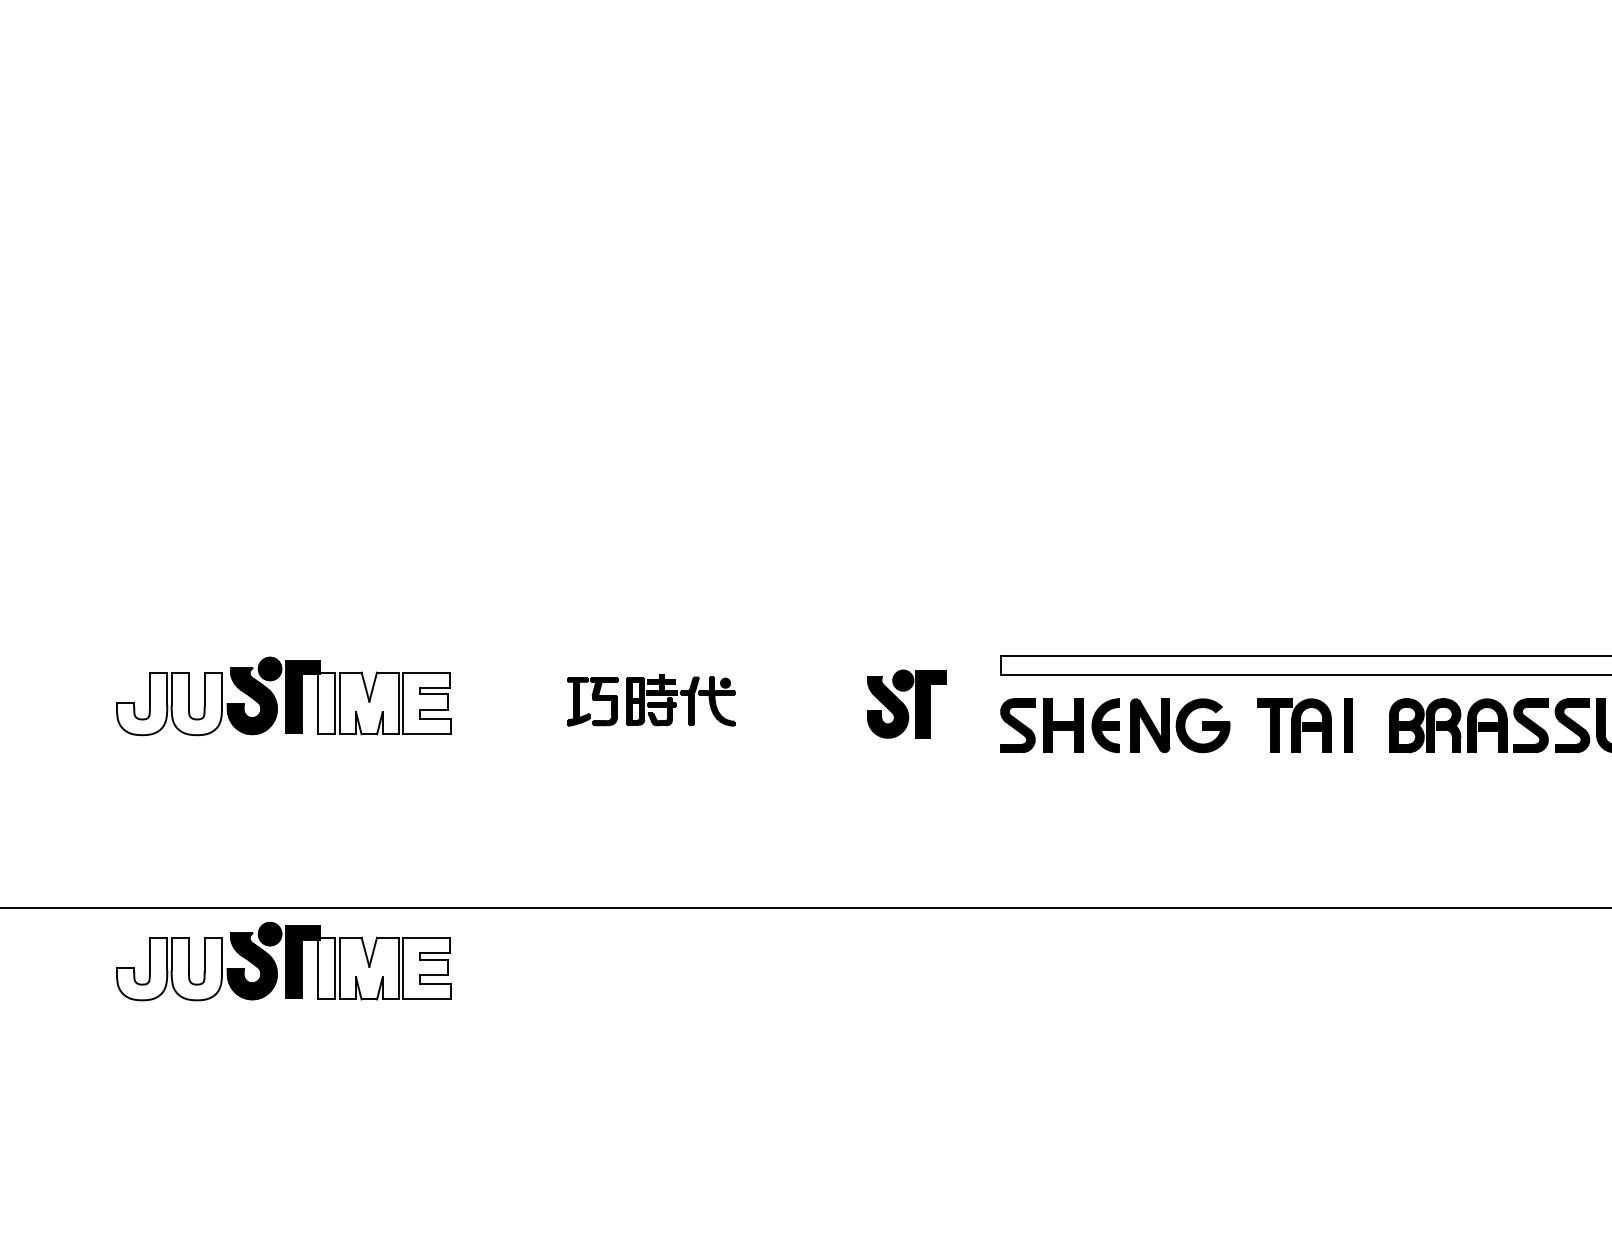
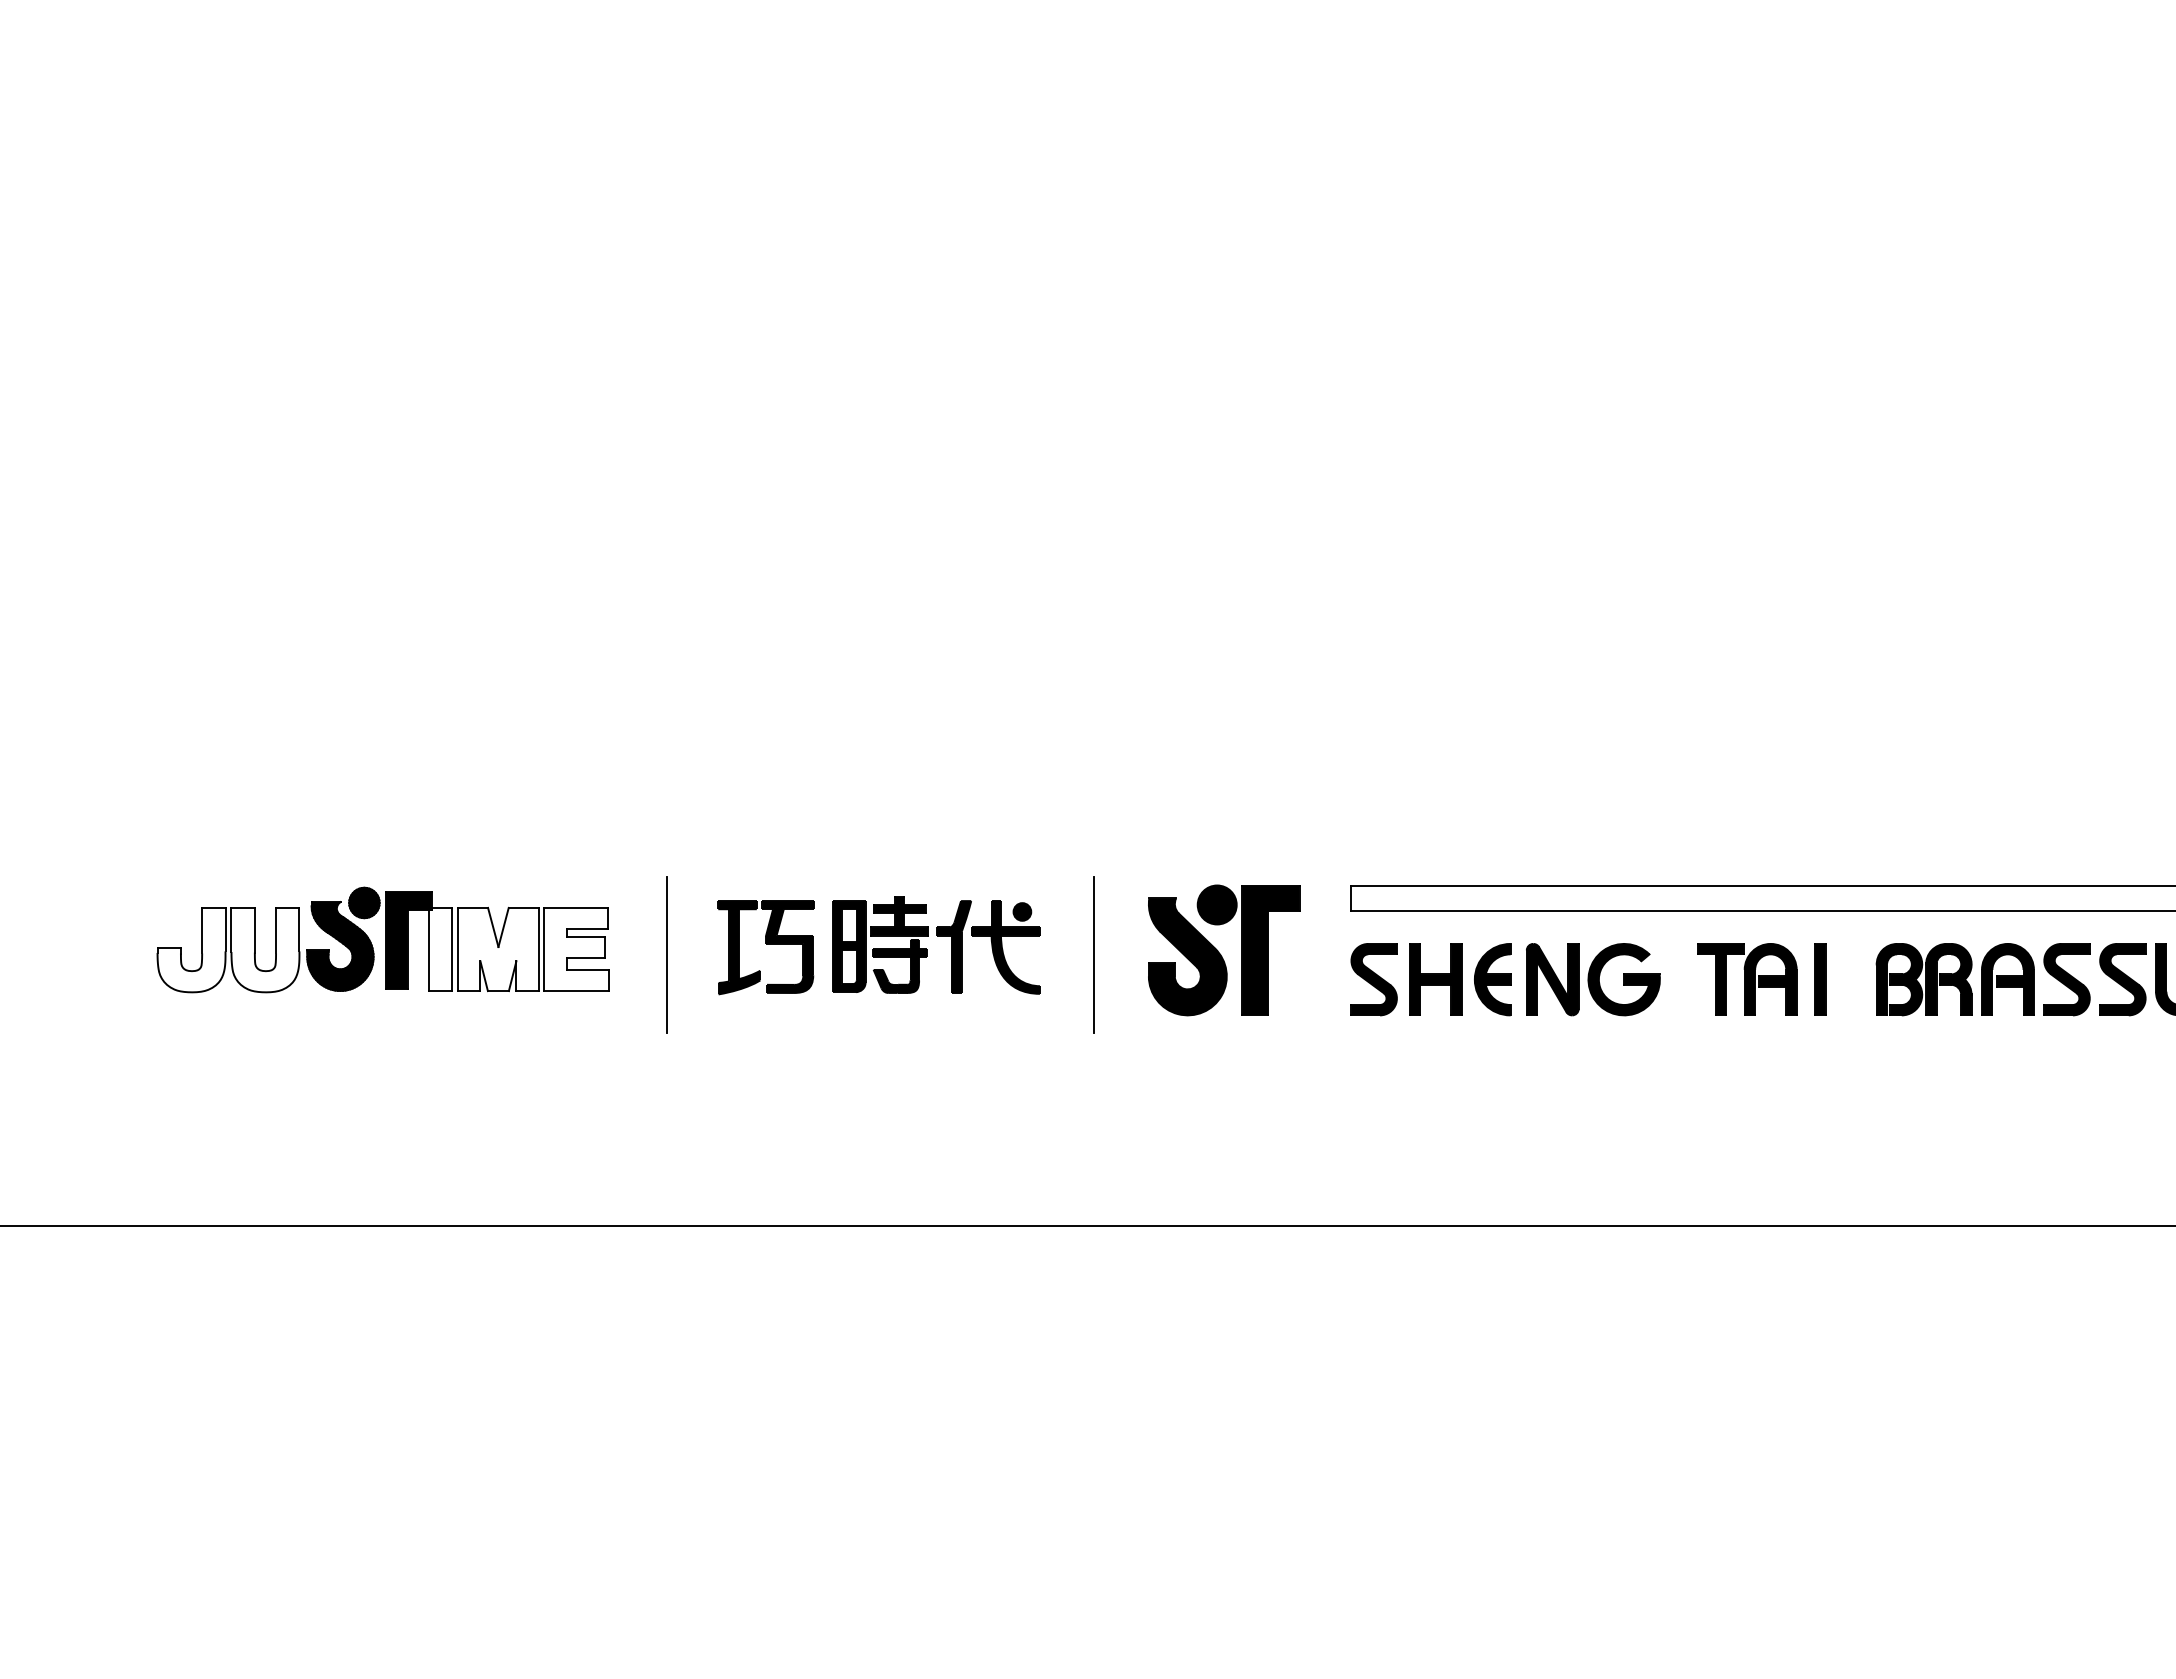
part: (650, 700) -> (878, 945), size x1.43
part: (907, 704) -> (1224, 950), size x1.43
line: (493, 707) -> (666, 954), added
line: (810, 707) -> (1094, 954), added
part: (283, 961) -> (382, 1297), removed

